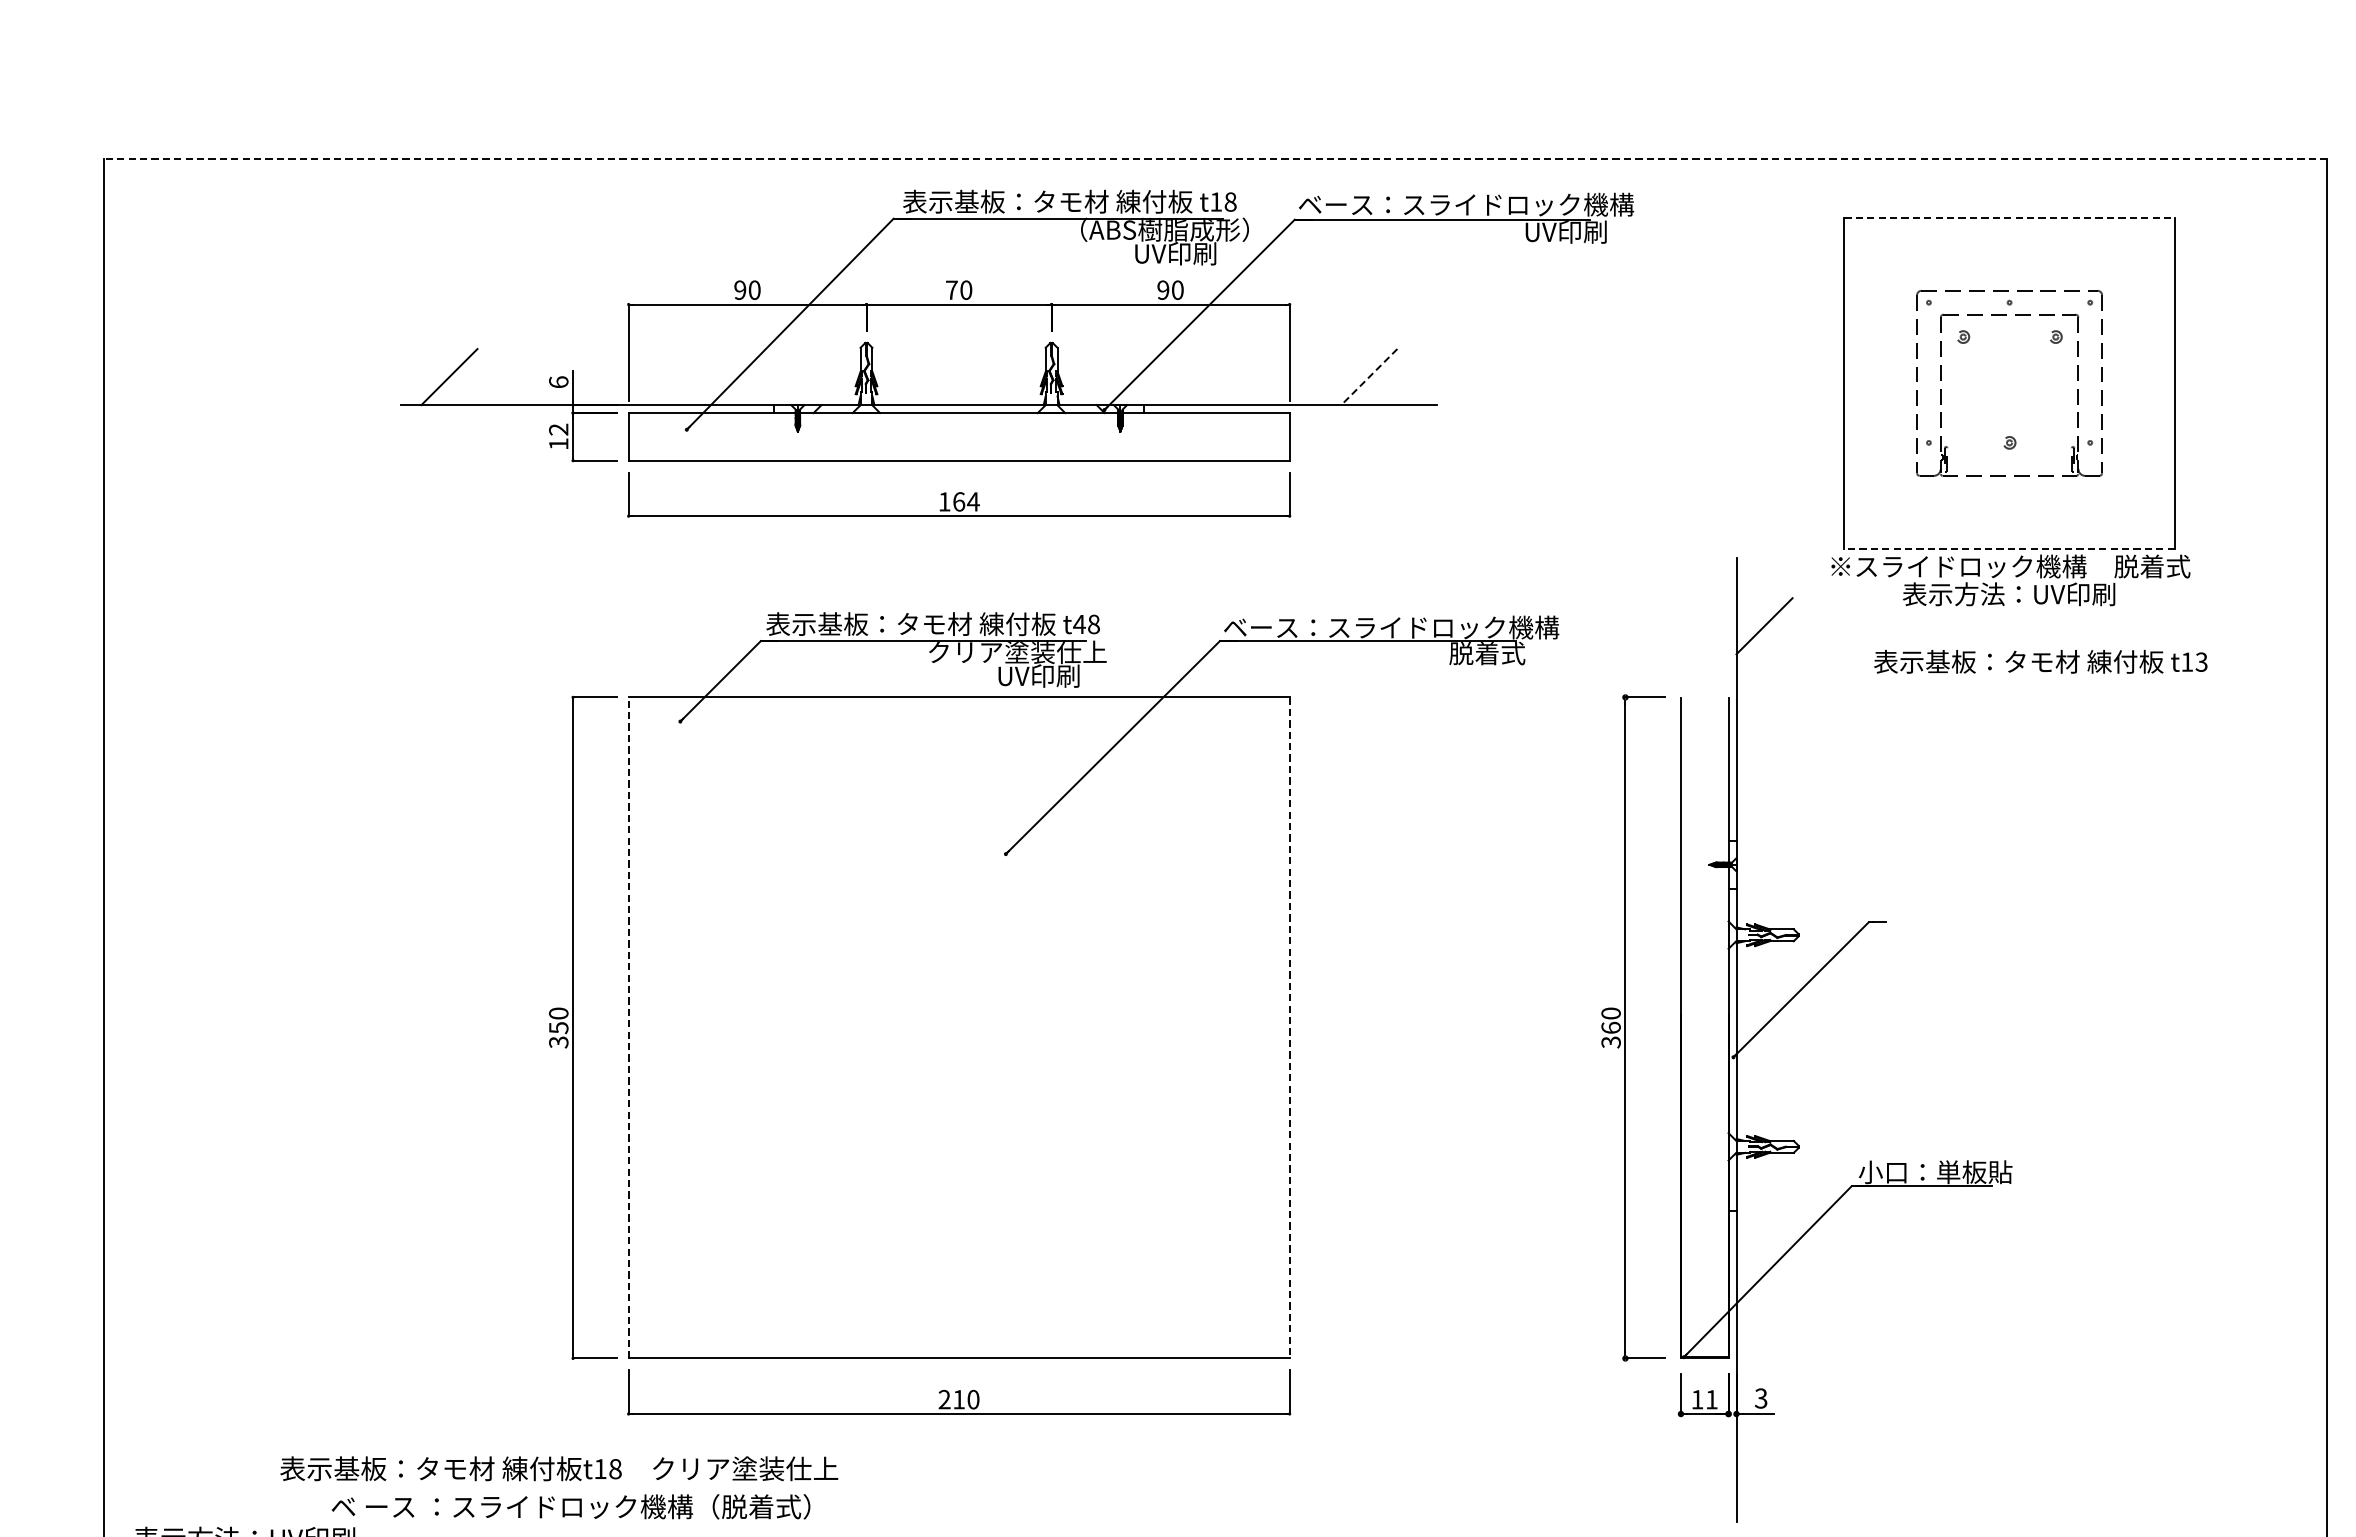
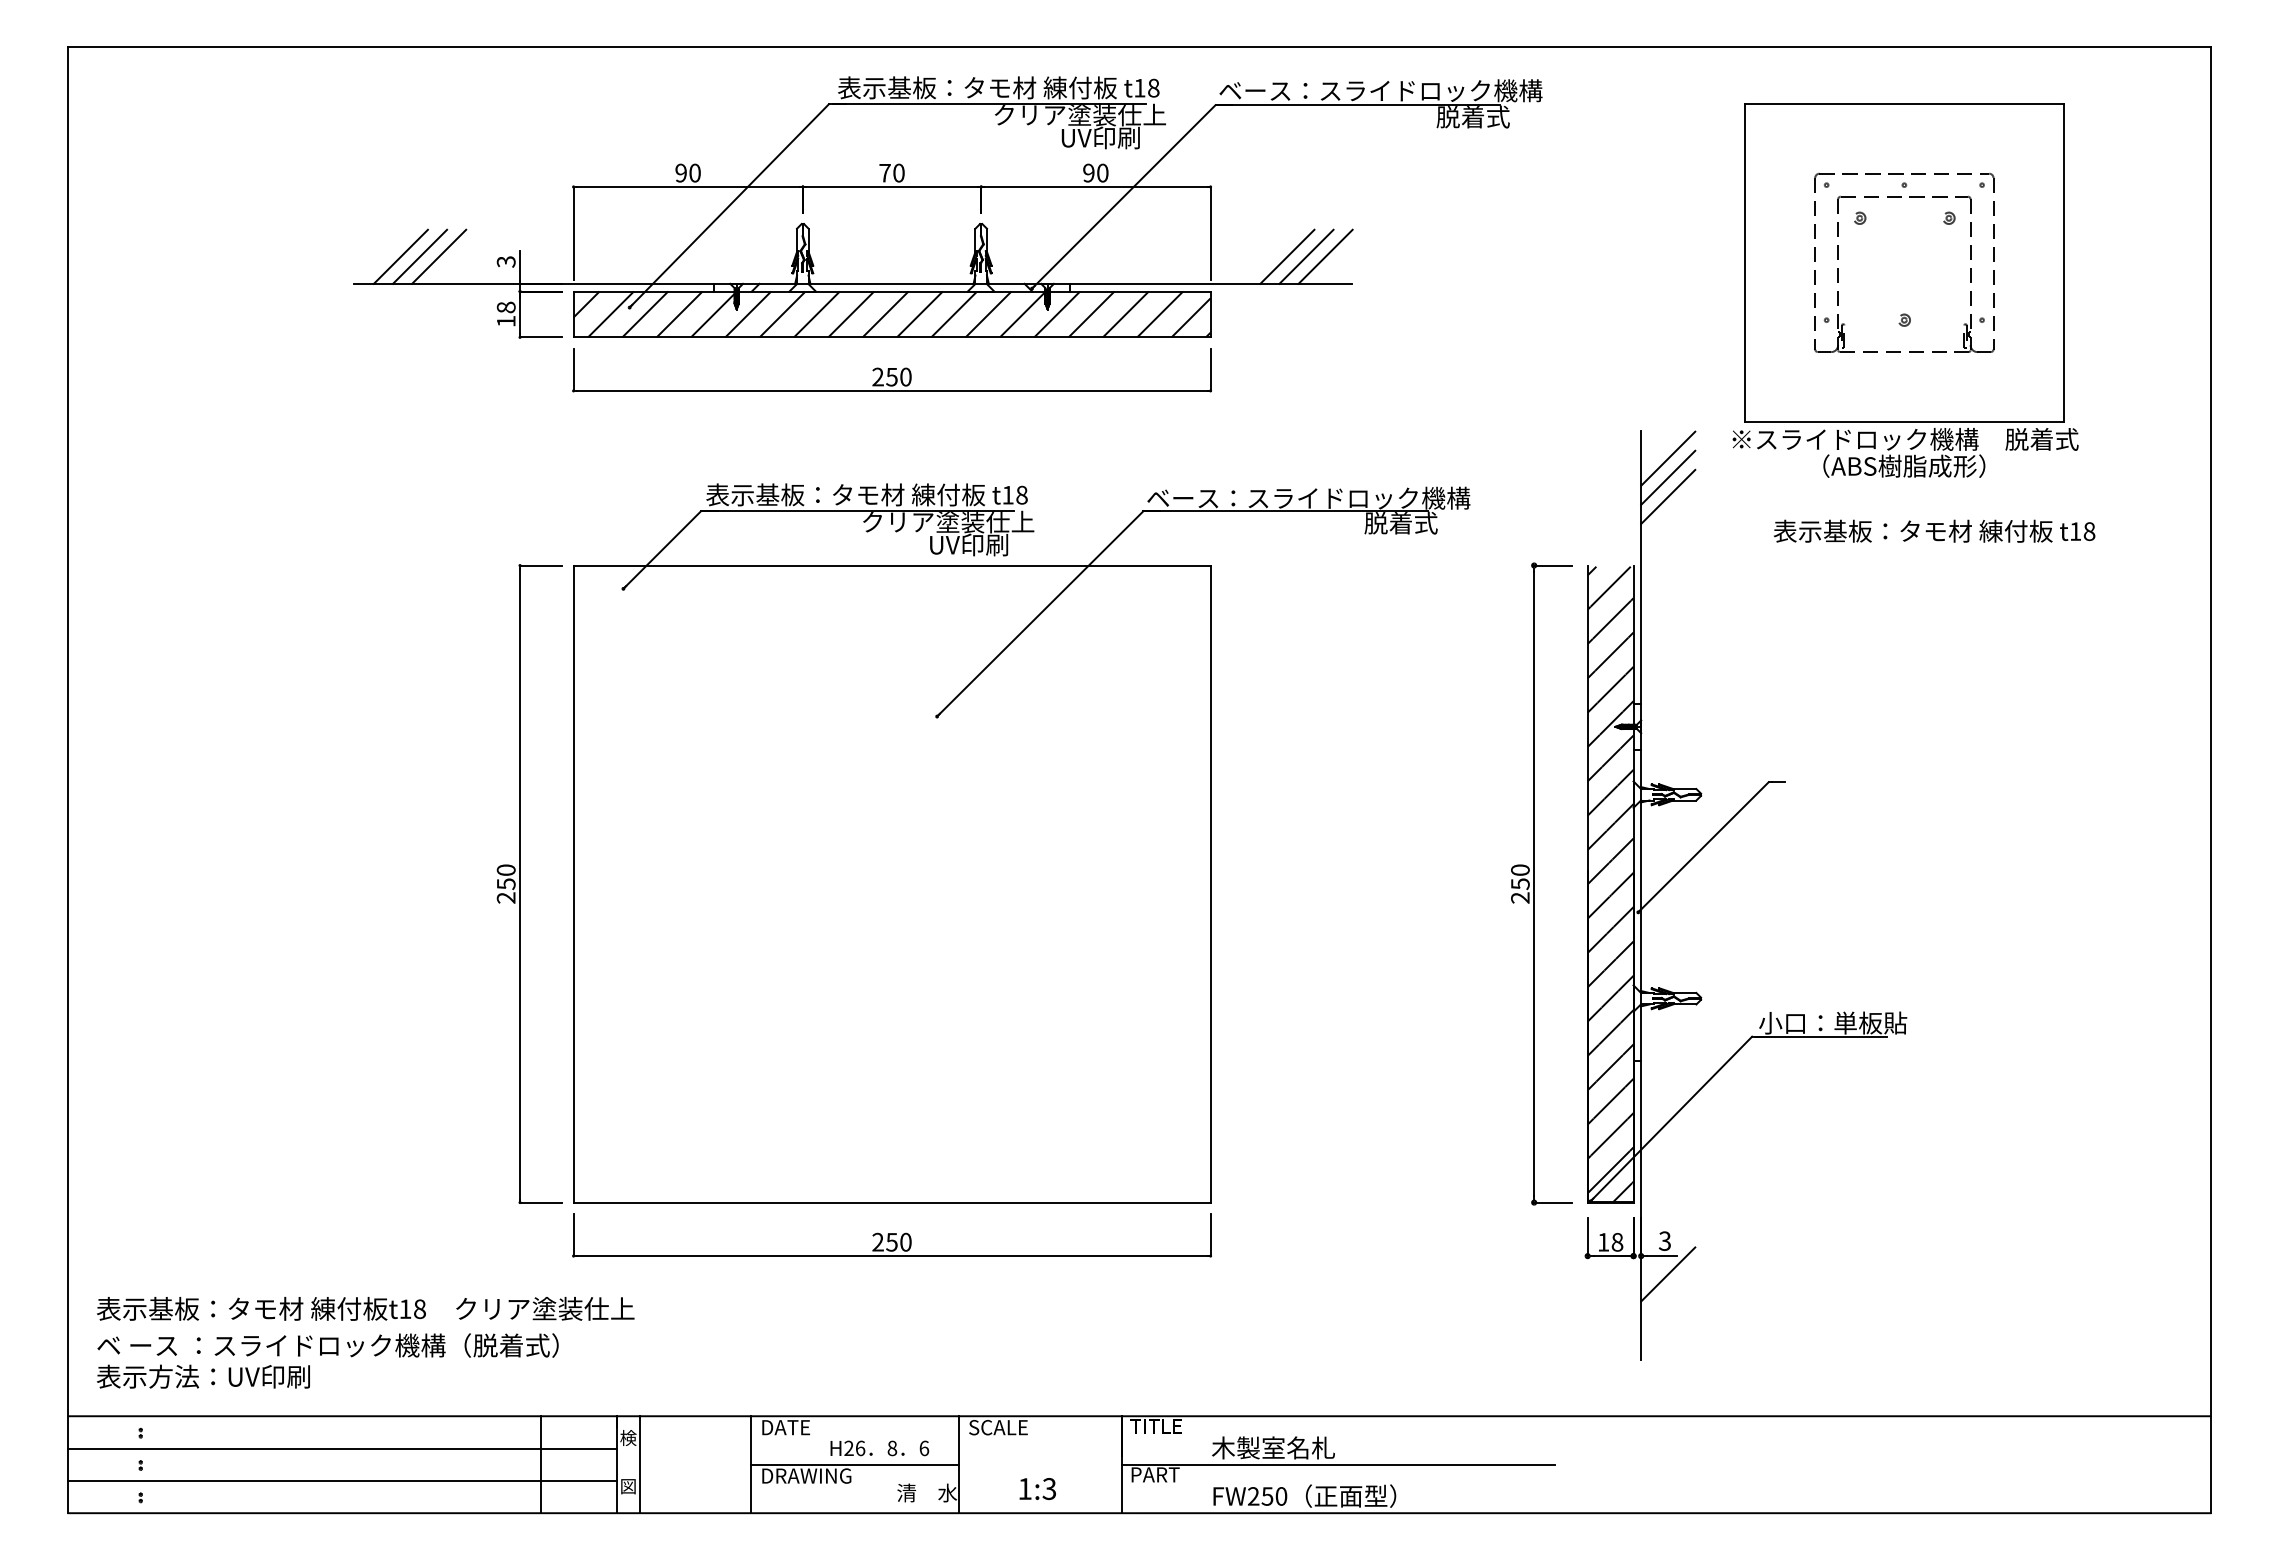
line: (1215, 158) -> (1139, 46), dashed -> solid
line: (2009, 217) -> (1904, 103), dashed -> solid
text: (1156, 229) -> (1082, 114), （ABS樹脂成形） -> クリア塗装仕上
text: (1565, 231) -> (1476, 116), UV印刷 -> 脱着式
line: (469, 376) -> (420, 256), added
line: (489, 376) -> (439, 256), added
line: (1389, 376) -> (1306, 256), added
line: (1408, 376) -> (1325, 256), added
line: (1369, 377) -> (1287, 257), dashed -> solid
text: (557, 381) -> (505, 261), 6 -> 3
text: (557, 429) -> (505, 307), 12 -> 18
hatch: (958, 436) -> (891, 314), added
text: (959, 501) -> (892, 376), 164 -> 250
line: (2008, 548) -> (1903, 422), dashed -> solid
line: (1764, 586) -> (1668, 458), added
text: (2008, 593) -> (1903, 465), 表示方法：UV印刷 -> （ABS樹脂成形）
line: (1764, 606) -> (1668, 477), added
text: (1078, 624) -> (1007, 495), t48 -> t18
text: (2201, 662) -> (2089, 531), t13 -> t18
hatch: (1704, 1027) -> (1610, 883), added
line: (628, 1028) -> (573, 884), dashed -> solid
line: (1289, 1028) -> (1210, 884), dashed -> solid
text: (1611, 1034) -> (1520, 890), 360 -> 250
text: (559, 1041) -> (506, 897), 350 -> 250
text: (958, 1399) -> (891, 1242), 210 -> 250
text: (1711, 1399) -> (1617, 1242), 11 -> 18
line: (1764, 1433) -> (1668, 1274), added
text: (559, 1468) -> (365, 1308), moved
text: (570, 1506) -> (327, 1345), moved

